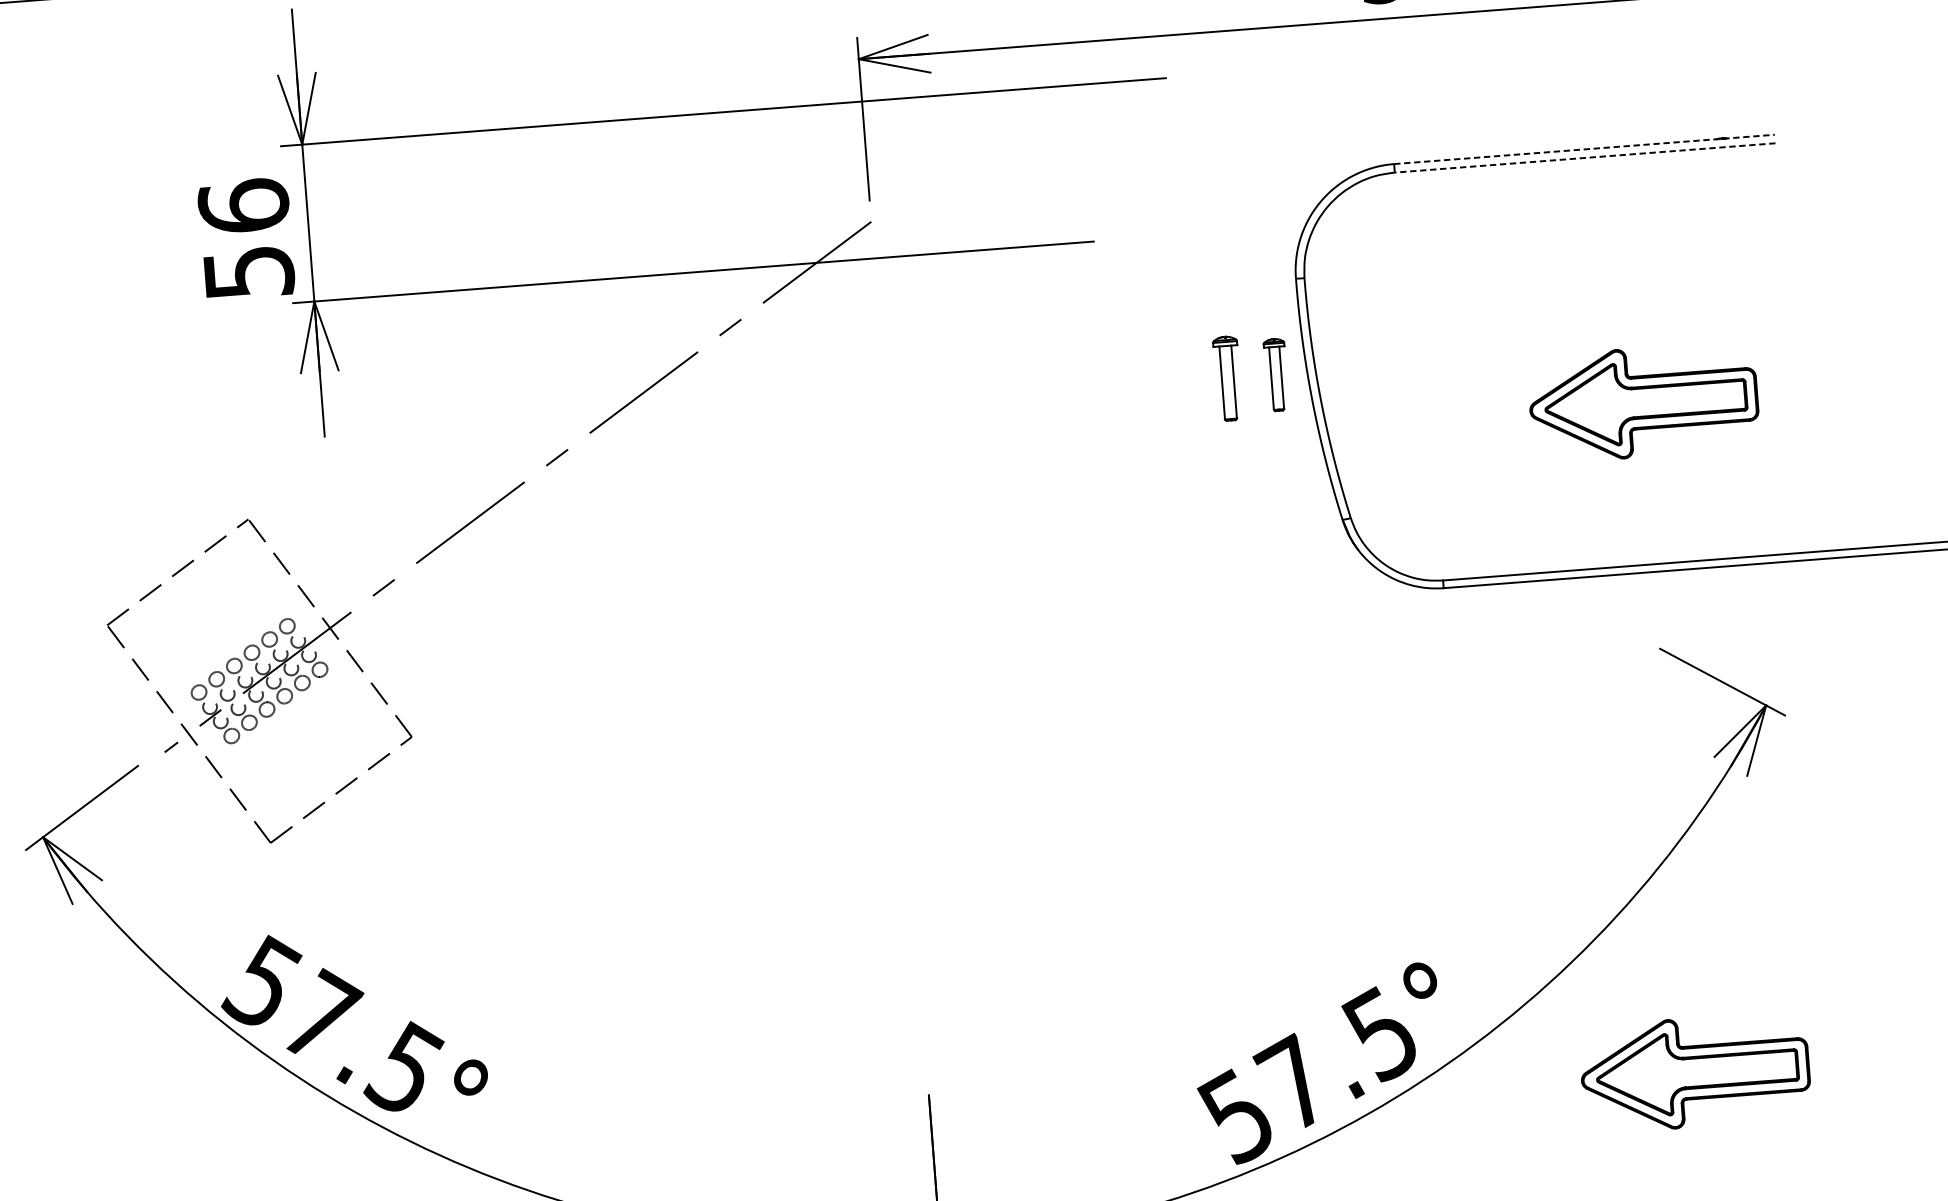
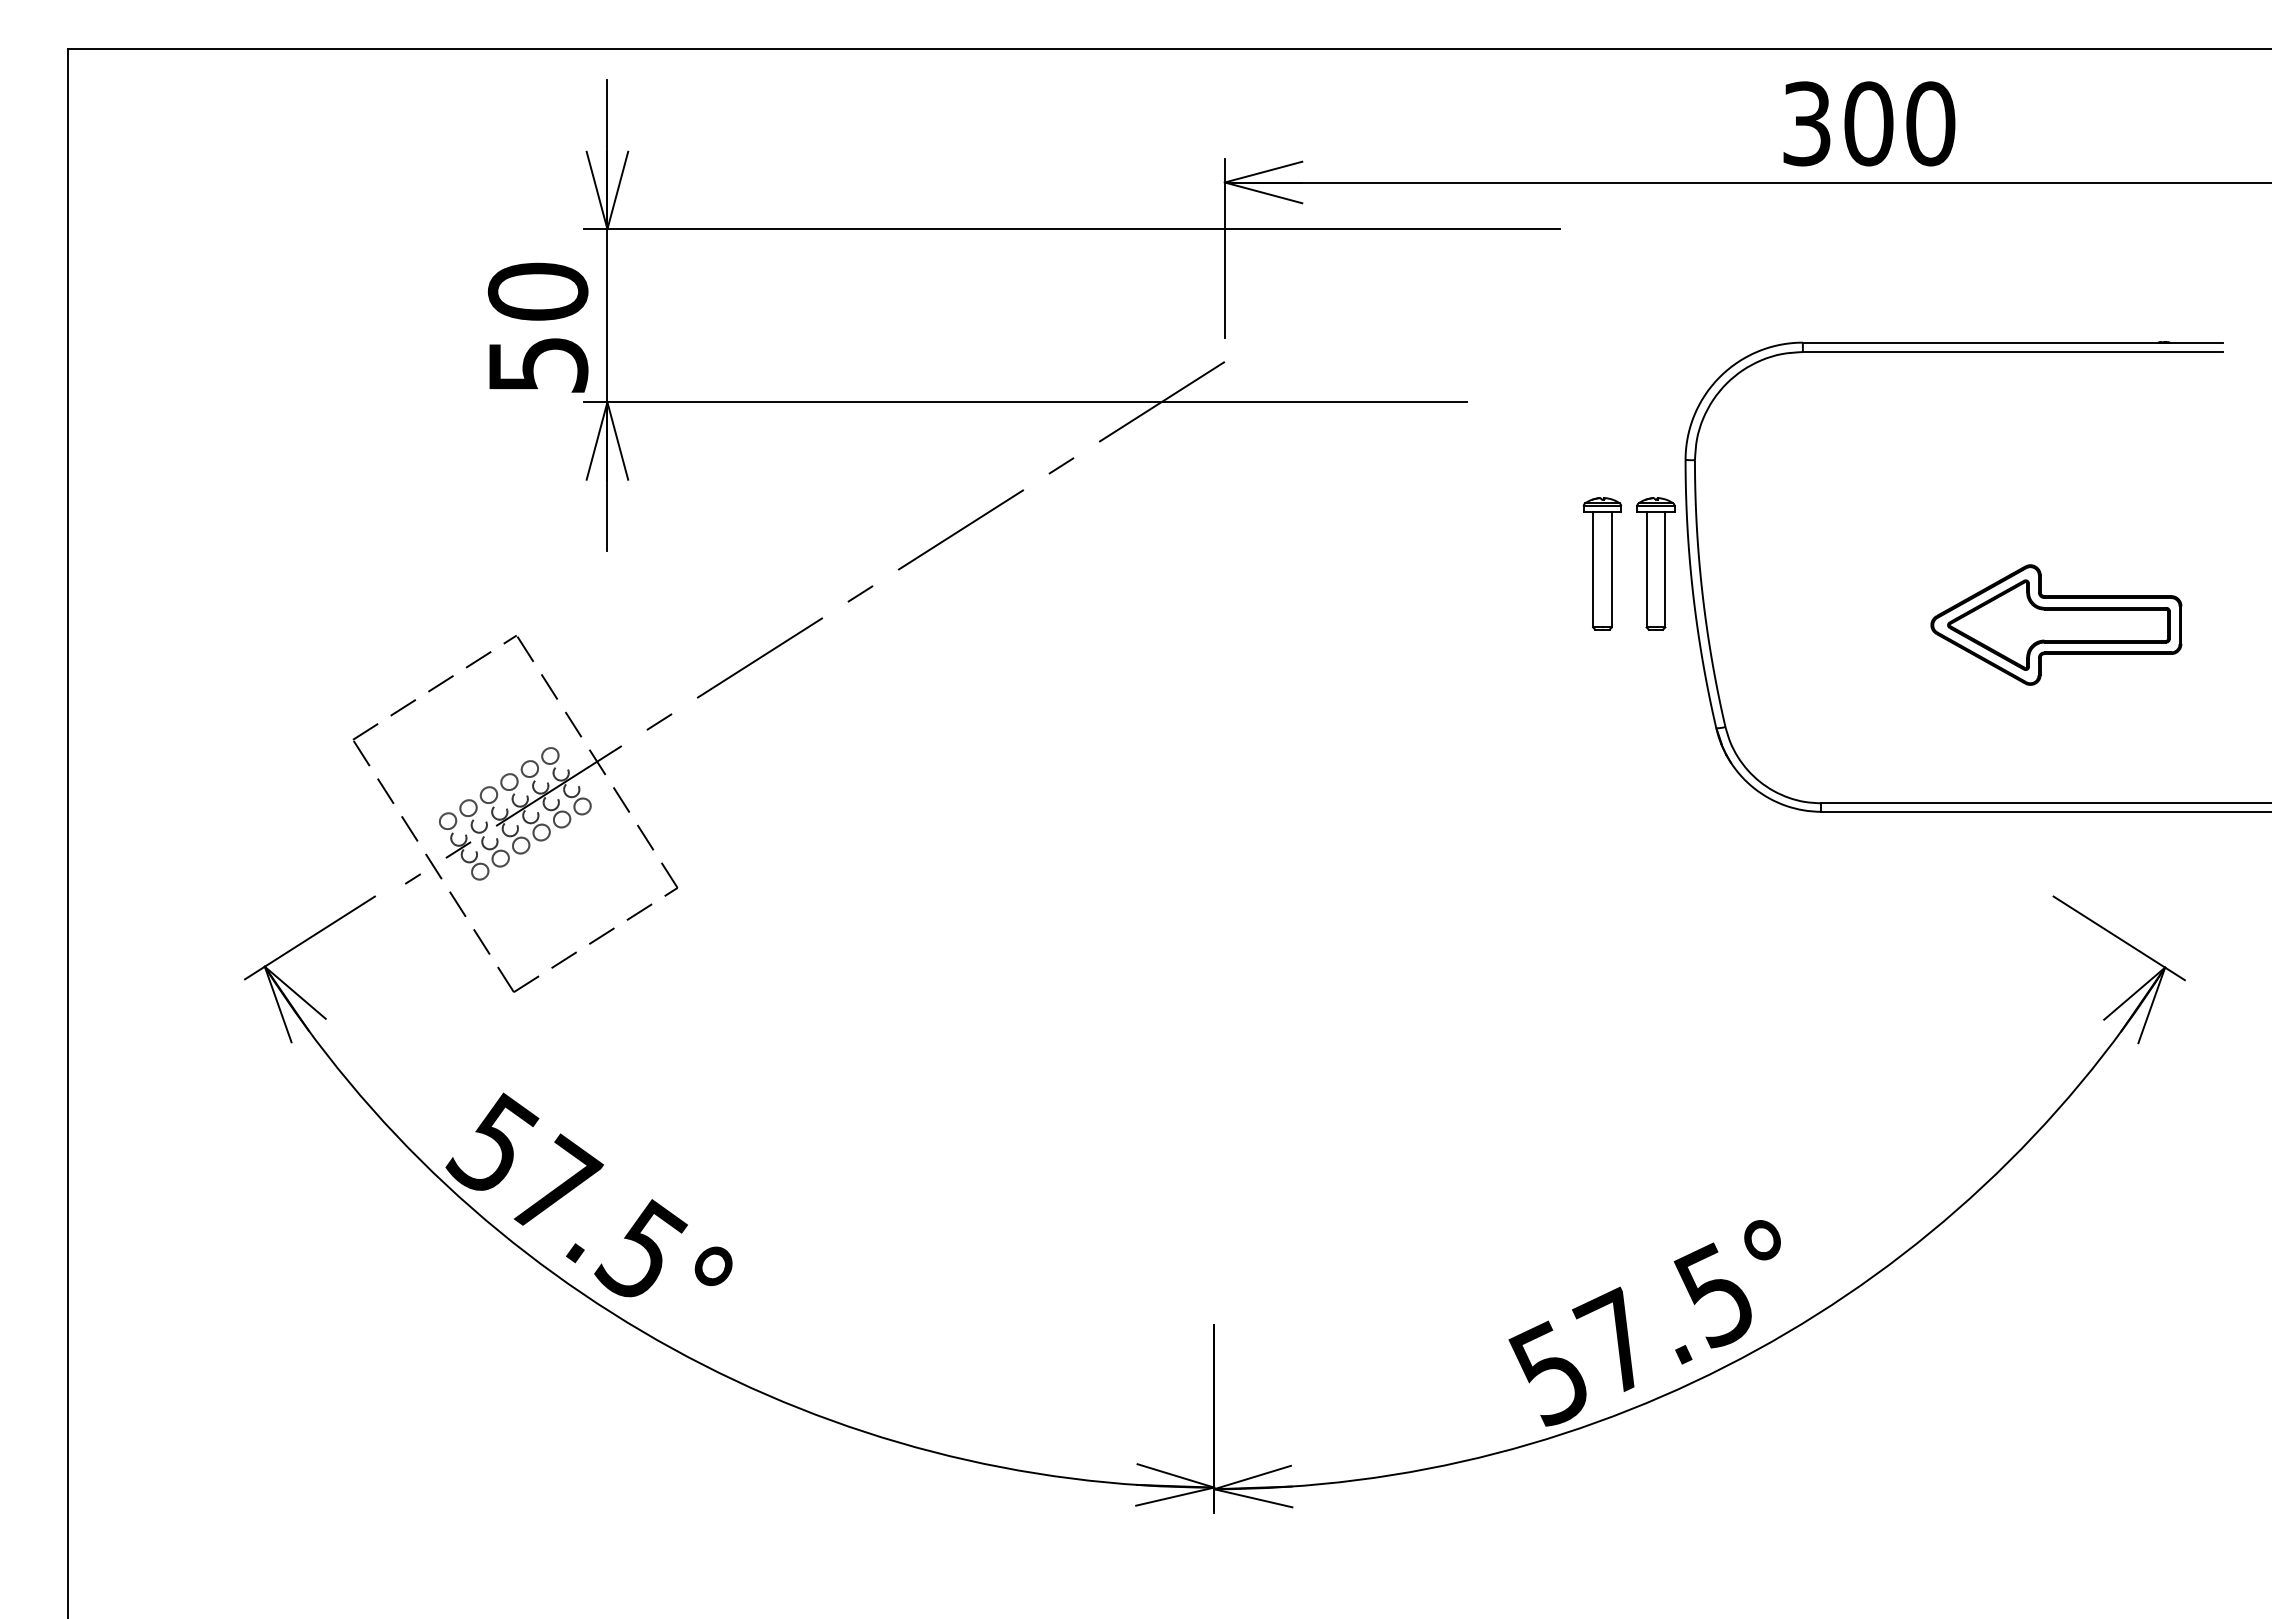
line: (1584, 149) -> (2012, 342), dashed -> solid
line: (1584, 158) -> (2012, 352), dashed -> solid
text: (243, 205) -> (537, 291), 56 -> 50
part: (1275, 374) -> (1655, 563), size x1.67
part: (1227, 378) -> (1602, 563), size x1.43
part: (1695, 1072) -> (2056, 1363), removed

